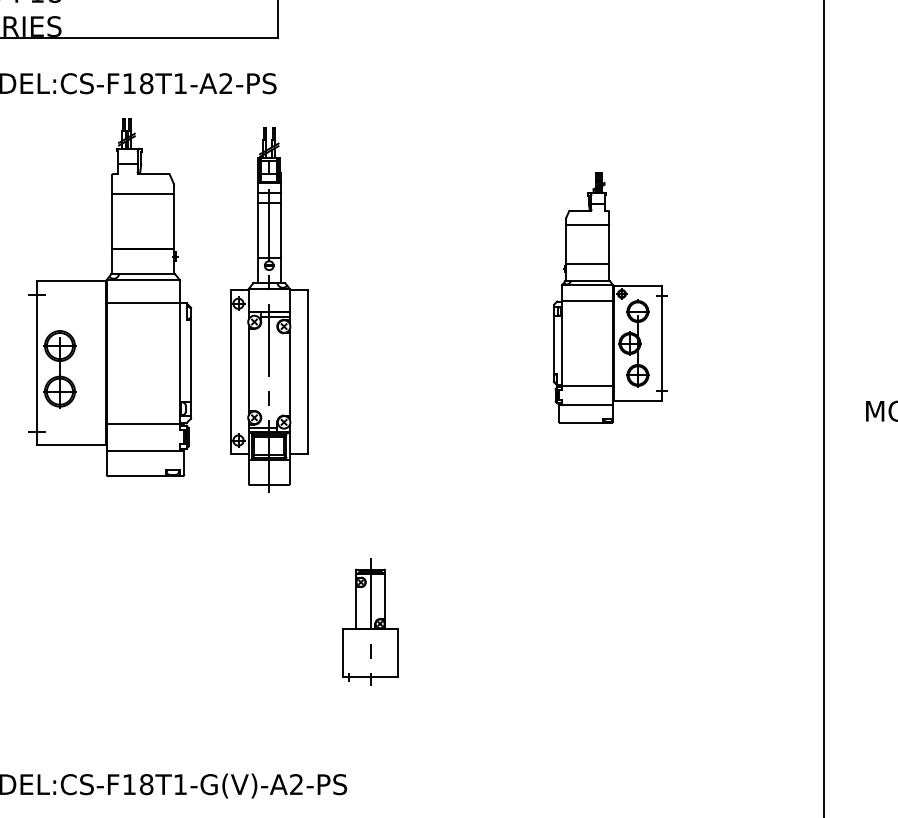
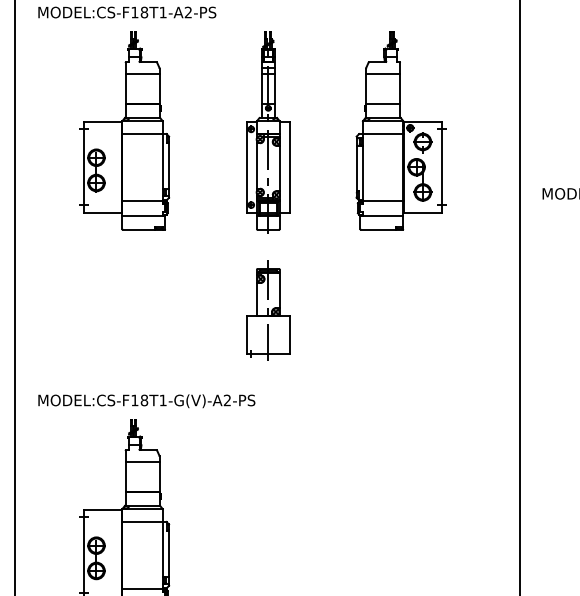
part: (609, 296) -> (400, 130), size x1.43
part: (269, 309) -> (268, 132), moved
part: (370, 622) -> (268, 310), size x1.43

